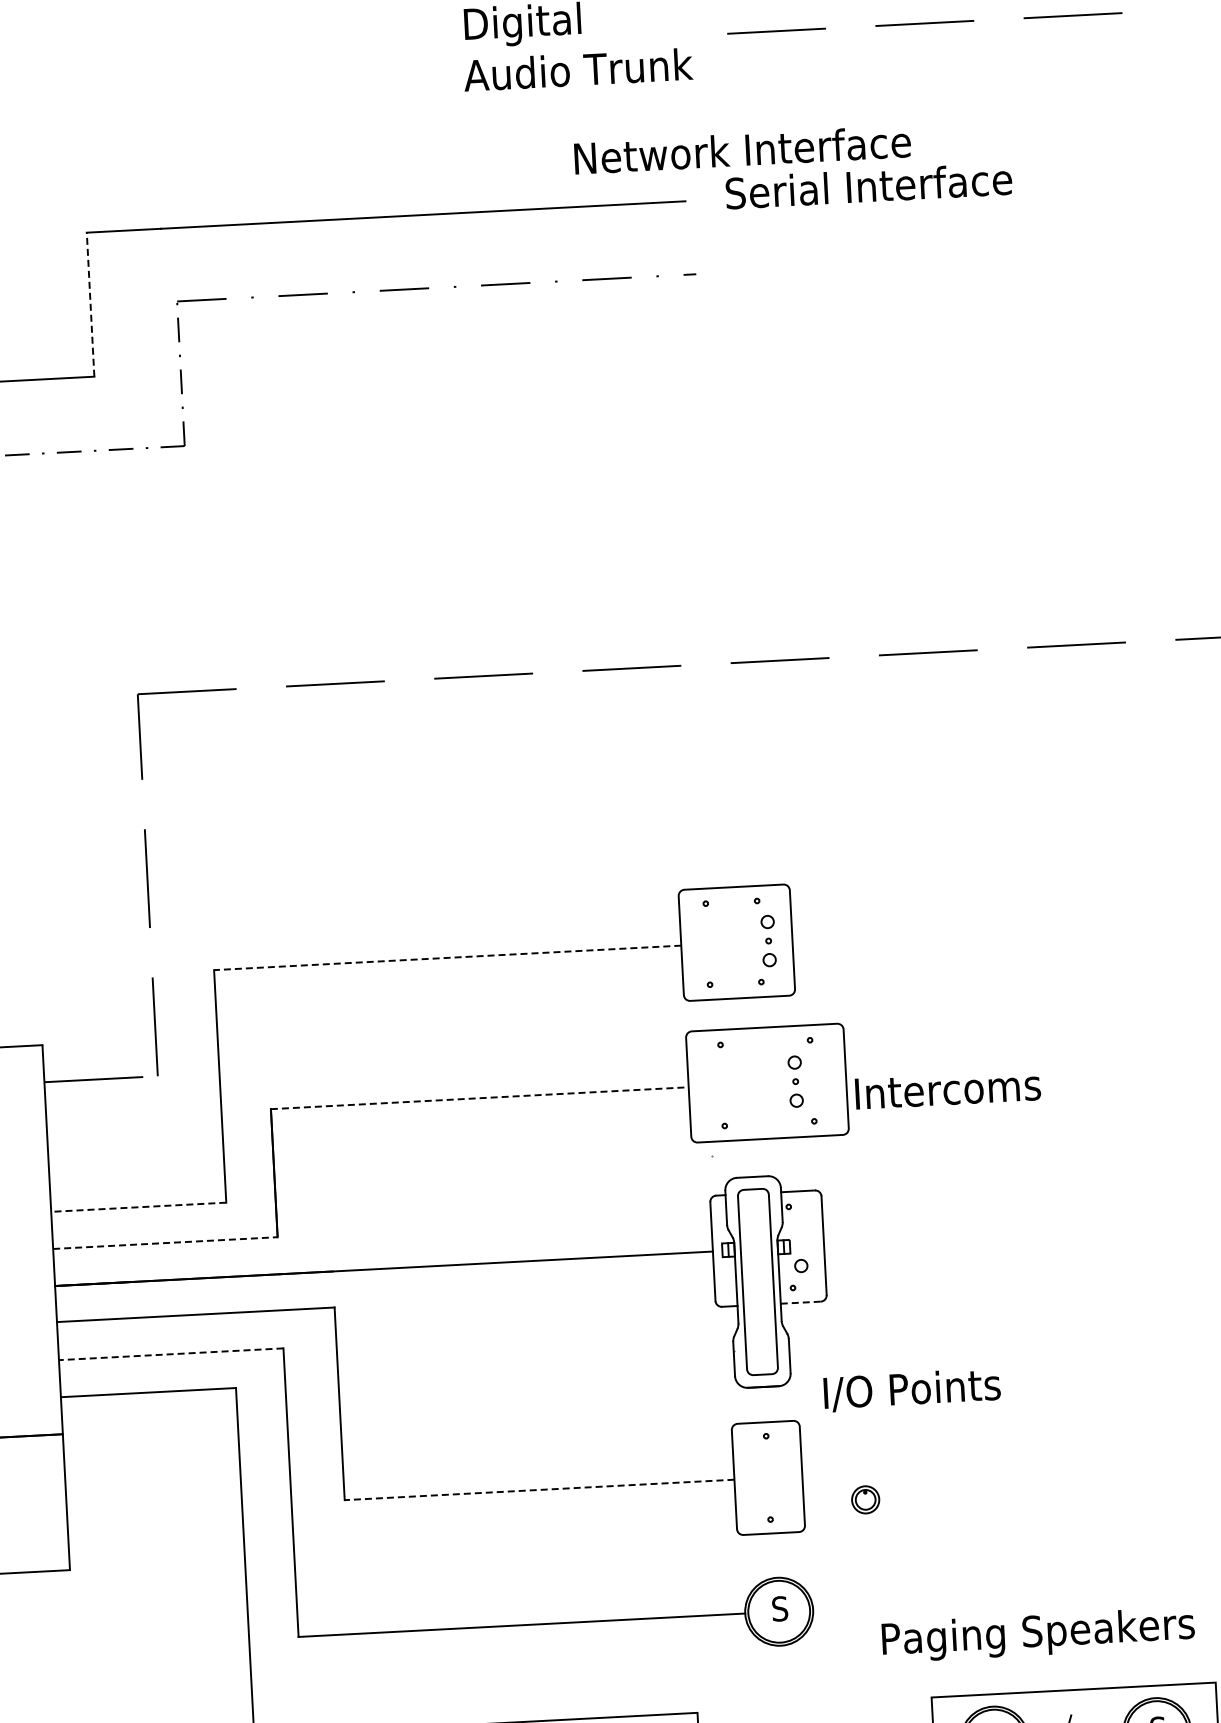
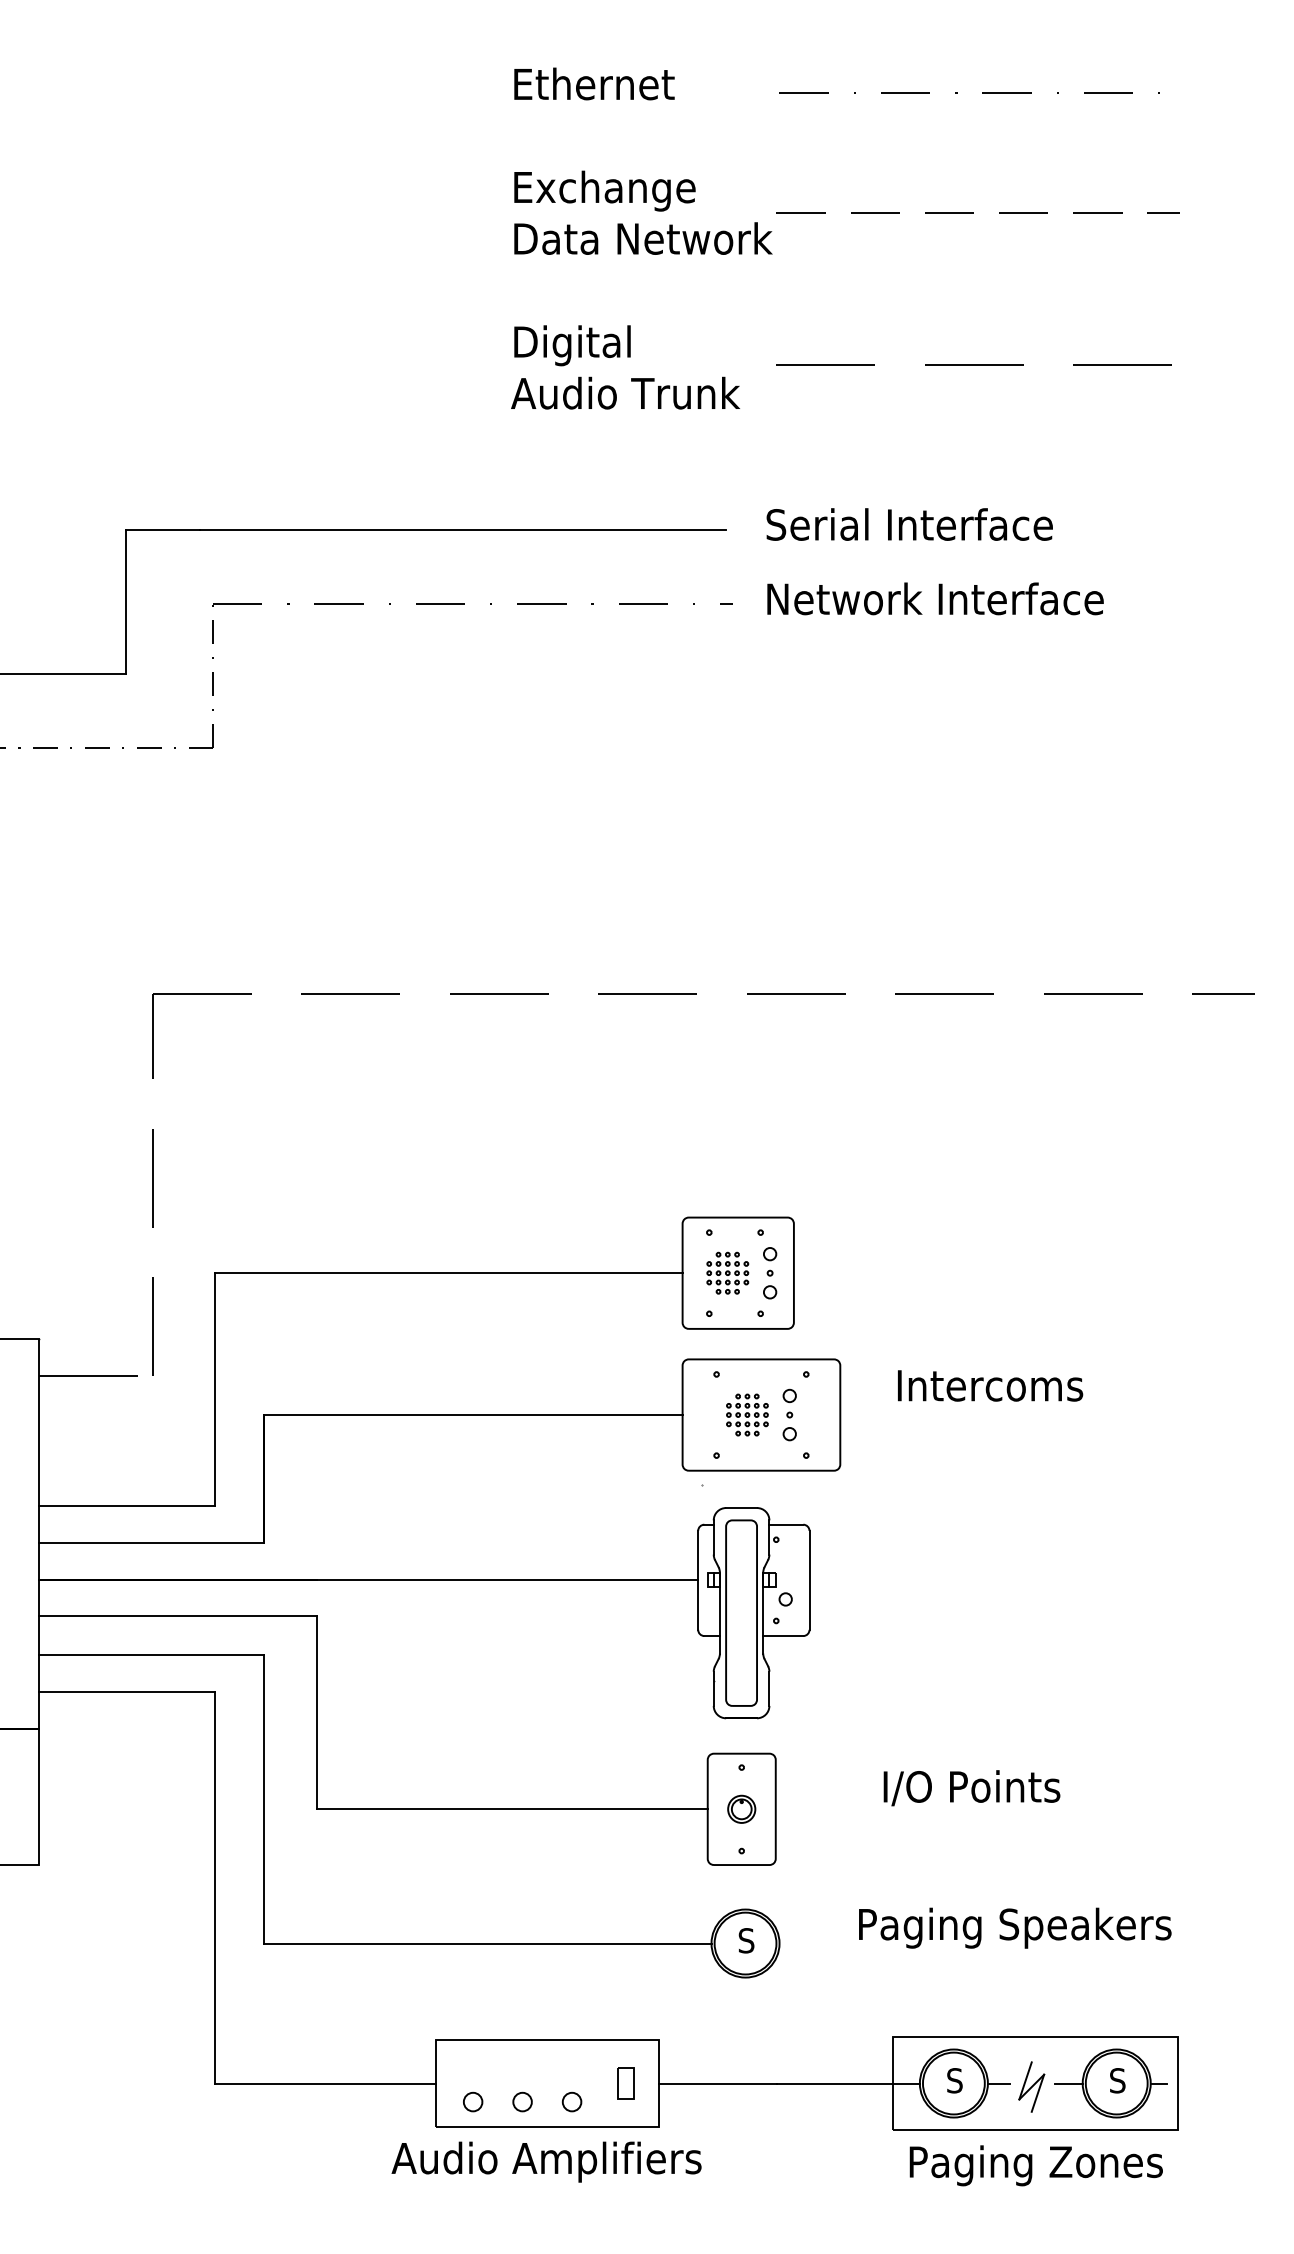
text: (742, 149) -> (935, 598), moved
line: (90, 303) -> (126, 601), dashed -> solid
part: (726, 942) -> (727, 1272), added
line: (447, 958) -> (448, 1273), dashed -> solid
part: (753, 1083) -> (747, 1414), added
text: (948, 1089) -> (990, 1385), moved
line: (479, 1098) -> (473, 1415), dashed -> solid
line: (139, 1207) -> (127, 1506), dashed -> solid
line: (166, 1243) -> (152, 1543), dashed -> solid
line: (801, 1303) -> (783, 1636), dashed -> solid
line: (170, 1354) -> (151, 1654), dashed -> solid
text: (911, 1390) -> (971, 1788), moved
line: (539, 1490) -> (512, 1809), dashed -> solid
part: (865, 1499) -> (741, 1808), moved
text: (1038, 1634) -> (1015, 1927), moved

